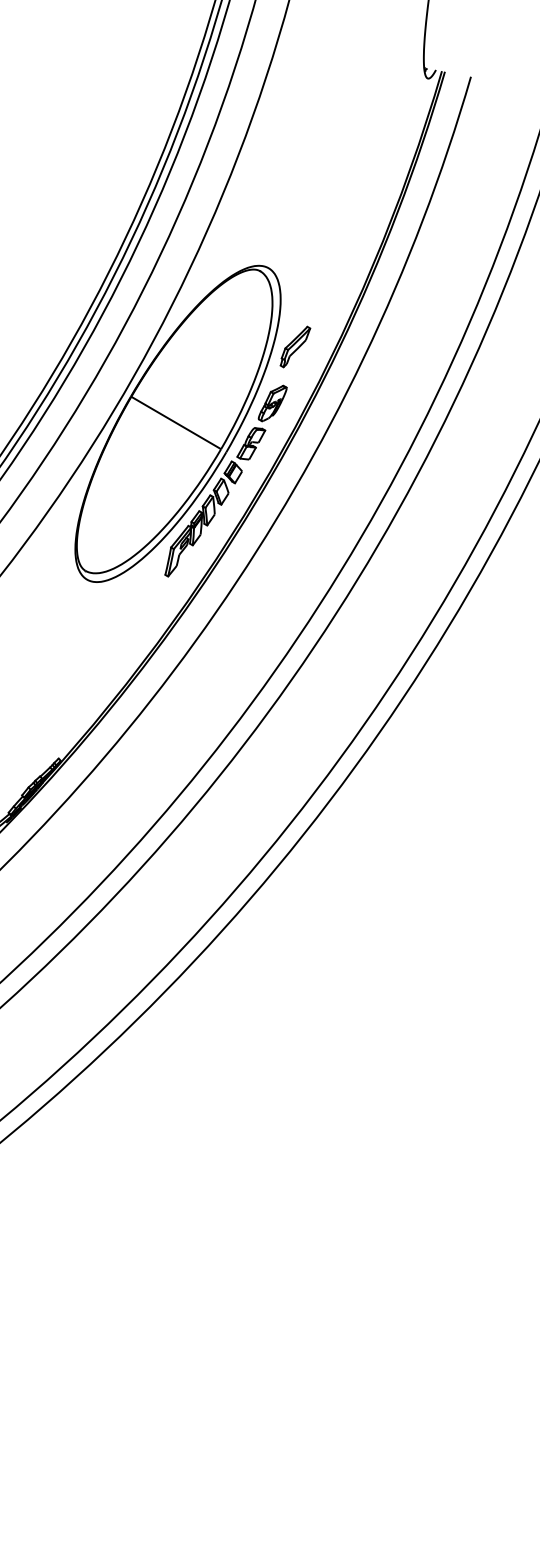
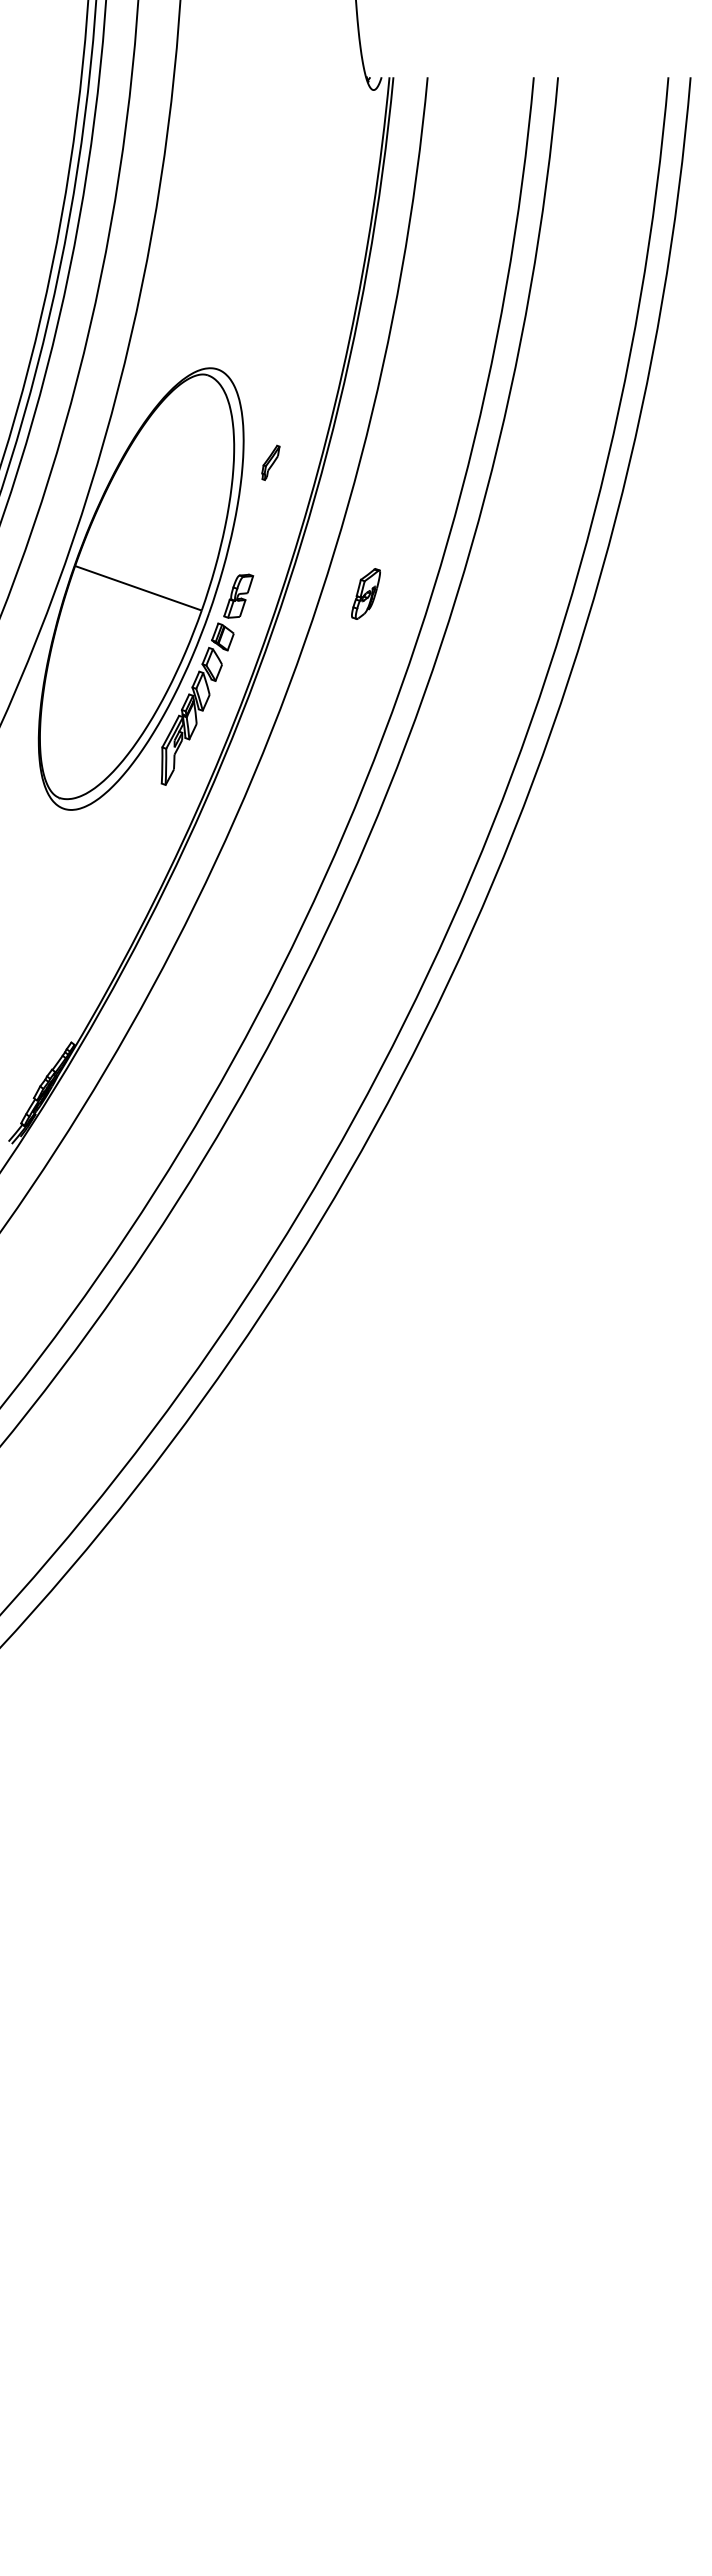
part: (295, 346) -> (270, 462), size x0.6
part: (272, 403) -> (365, 593), moved

